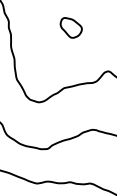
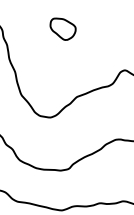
part: (70, 27) -> (62, 28), moved

